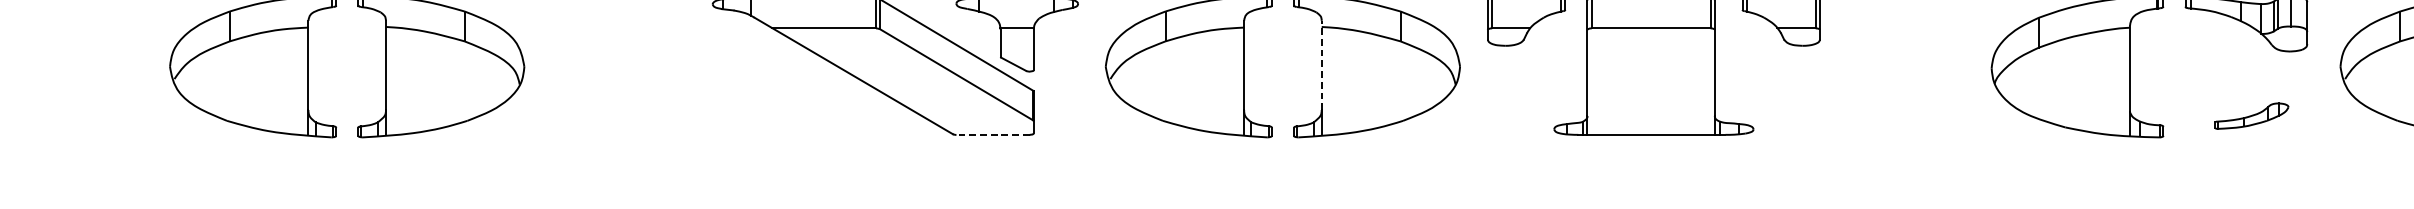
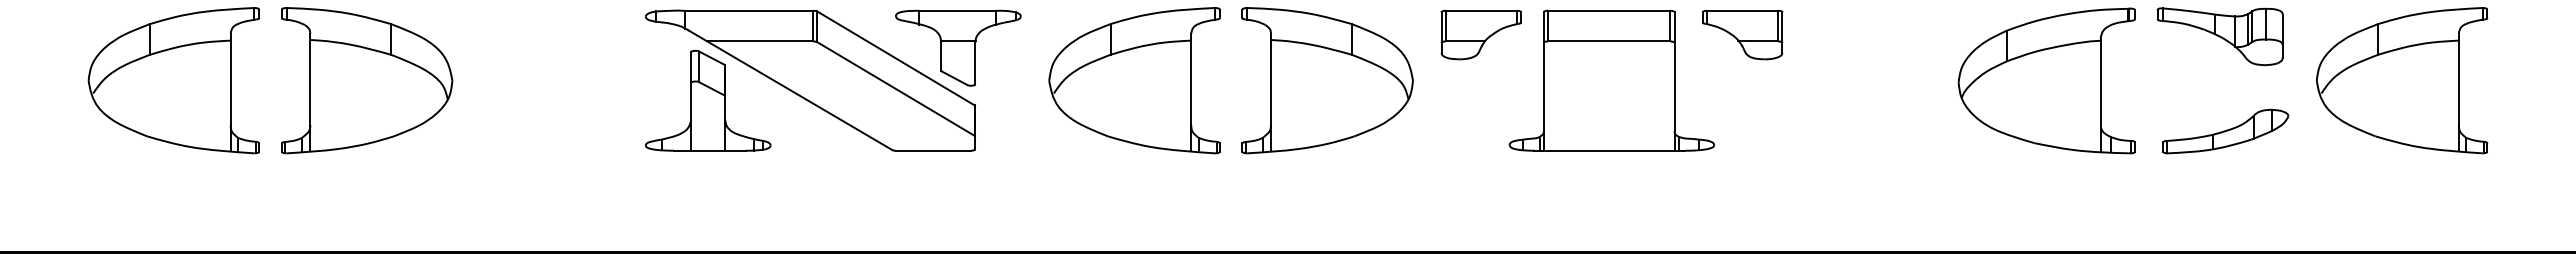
line: (1321, 65) -> (1270, 79), dashed -> solid
part: (773, 85) -> (708, 100), added
part: (2251, 116) -> (2225, 131), size x1.67
line: (993, 134) -> (933, 150), dashed -> solid

